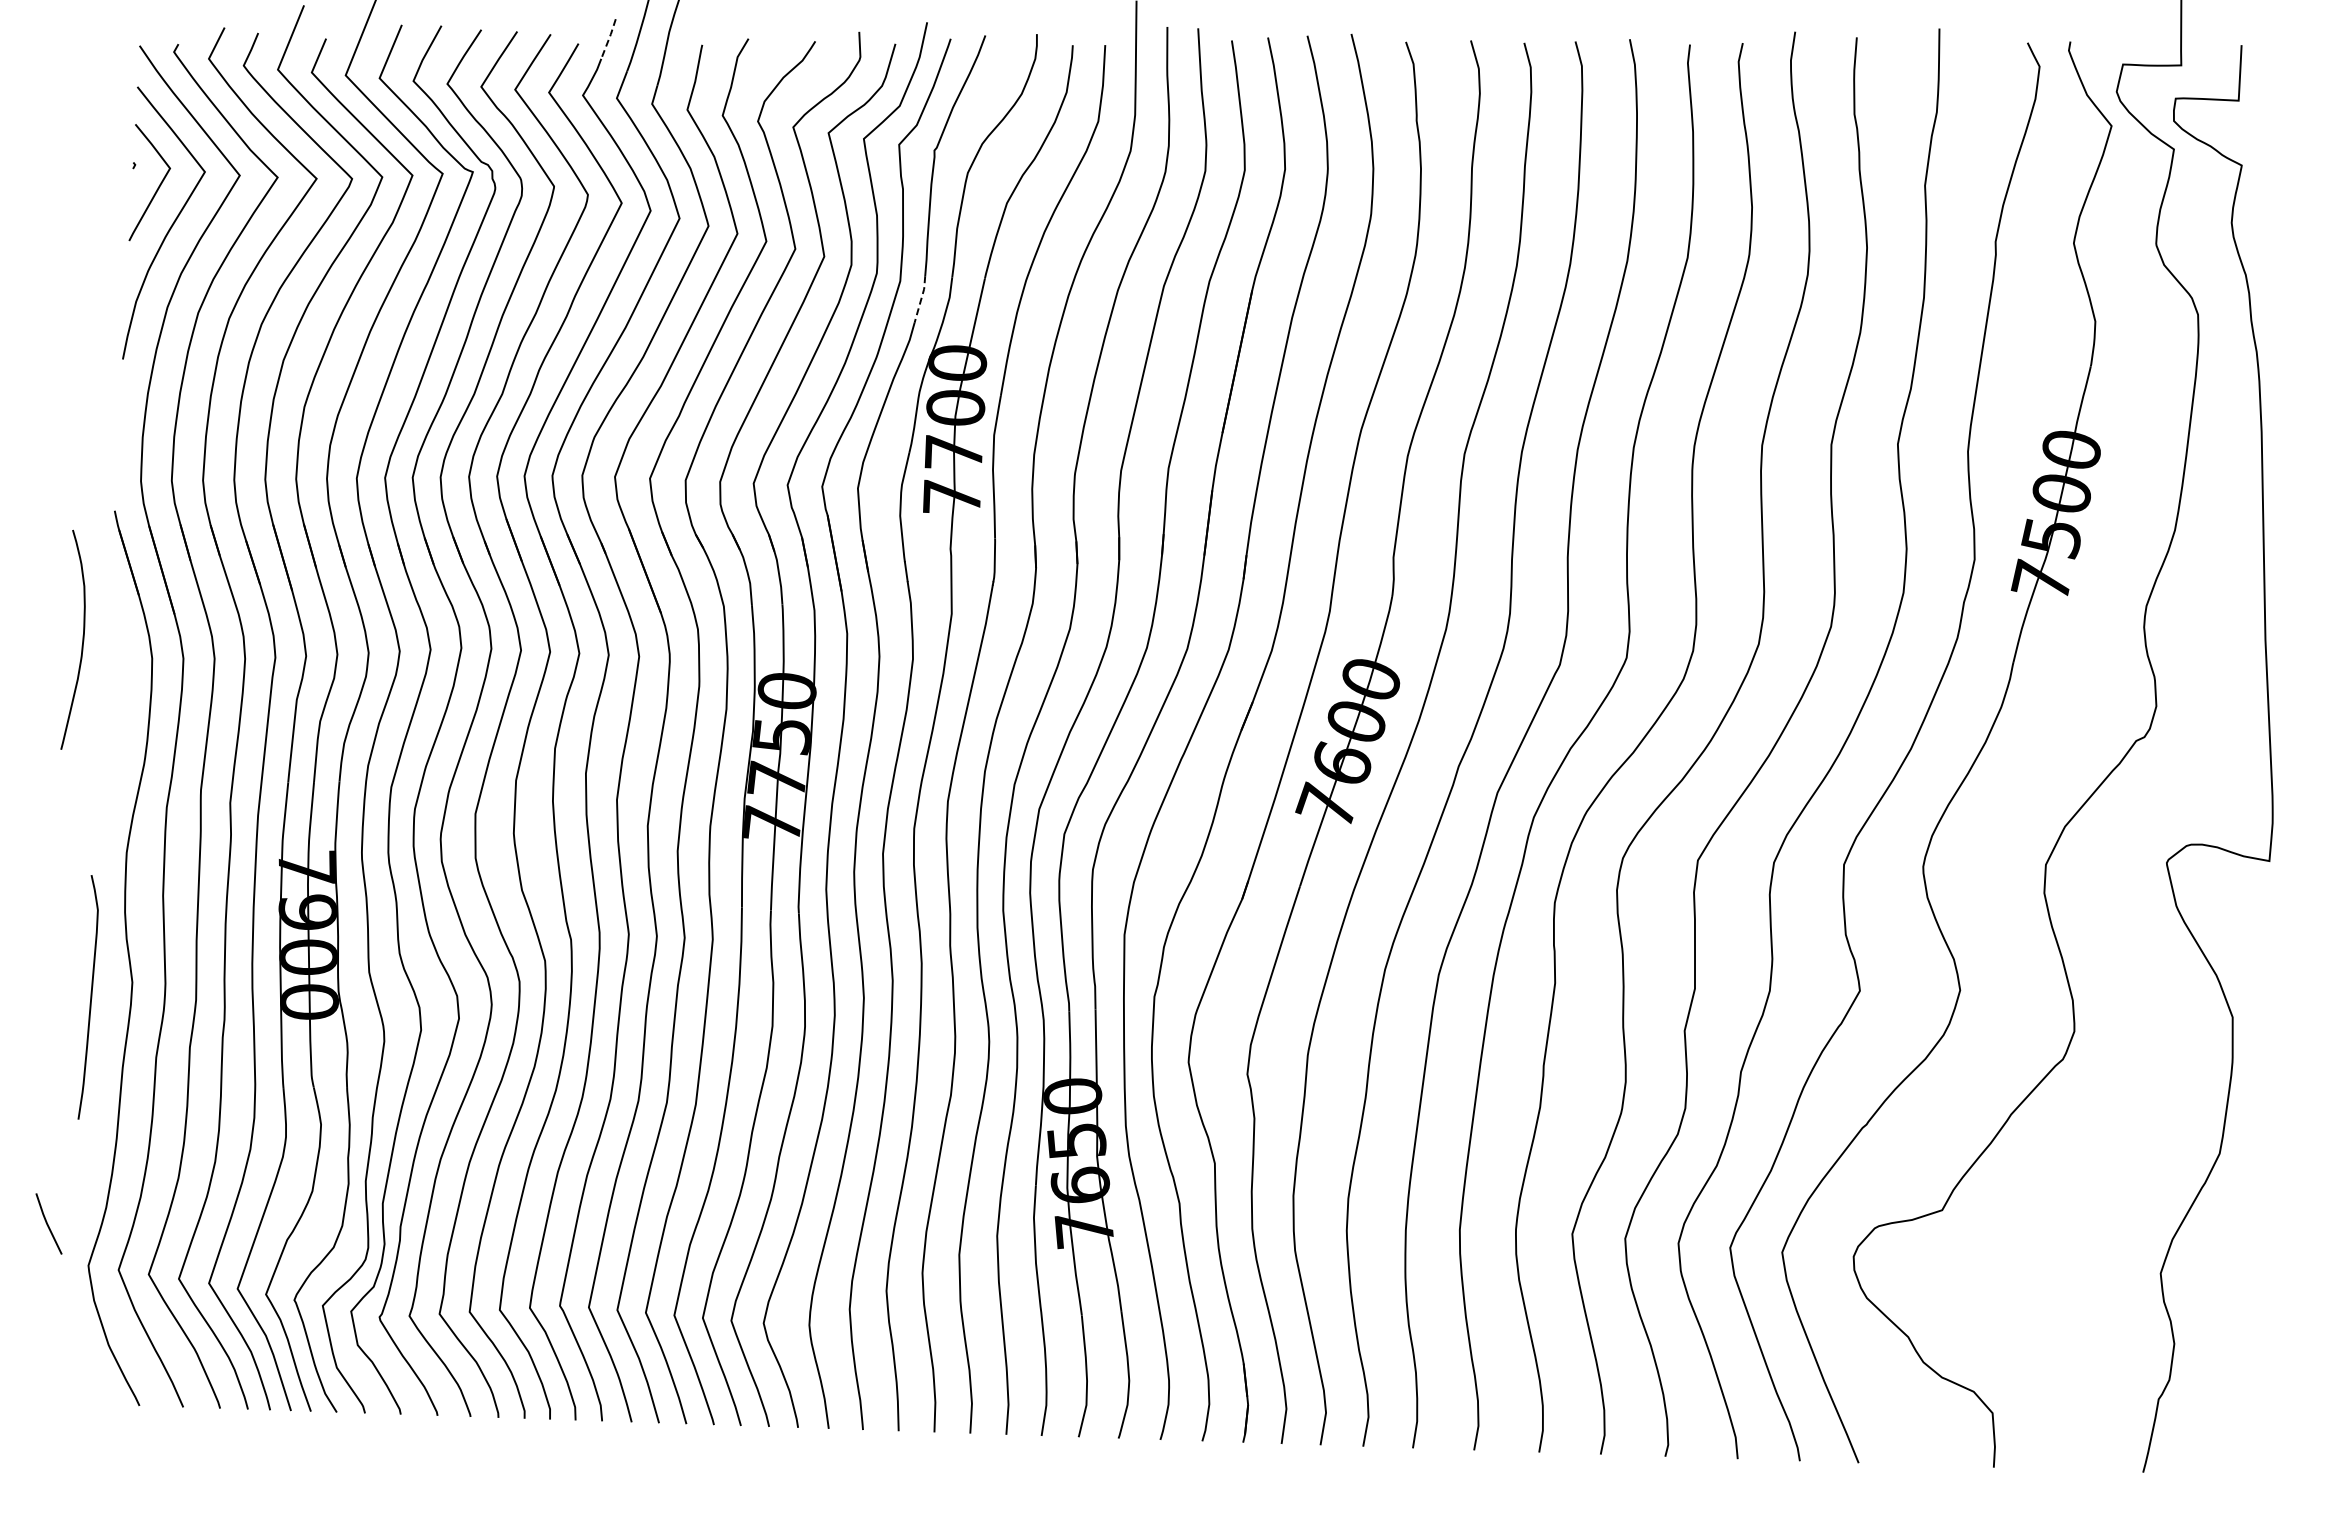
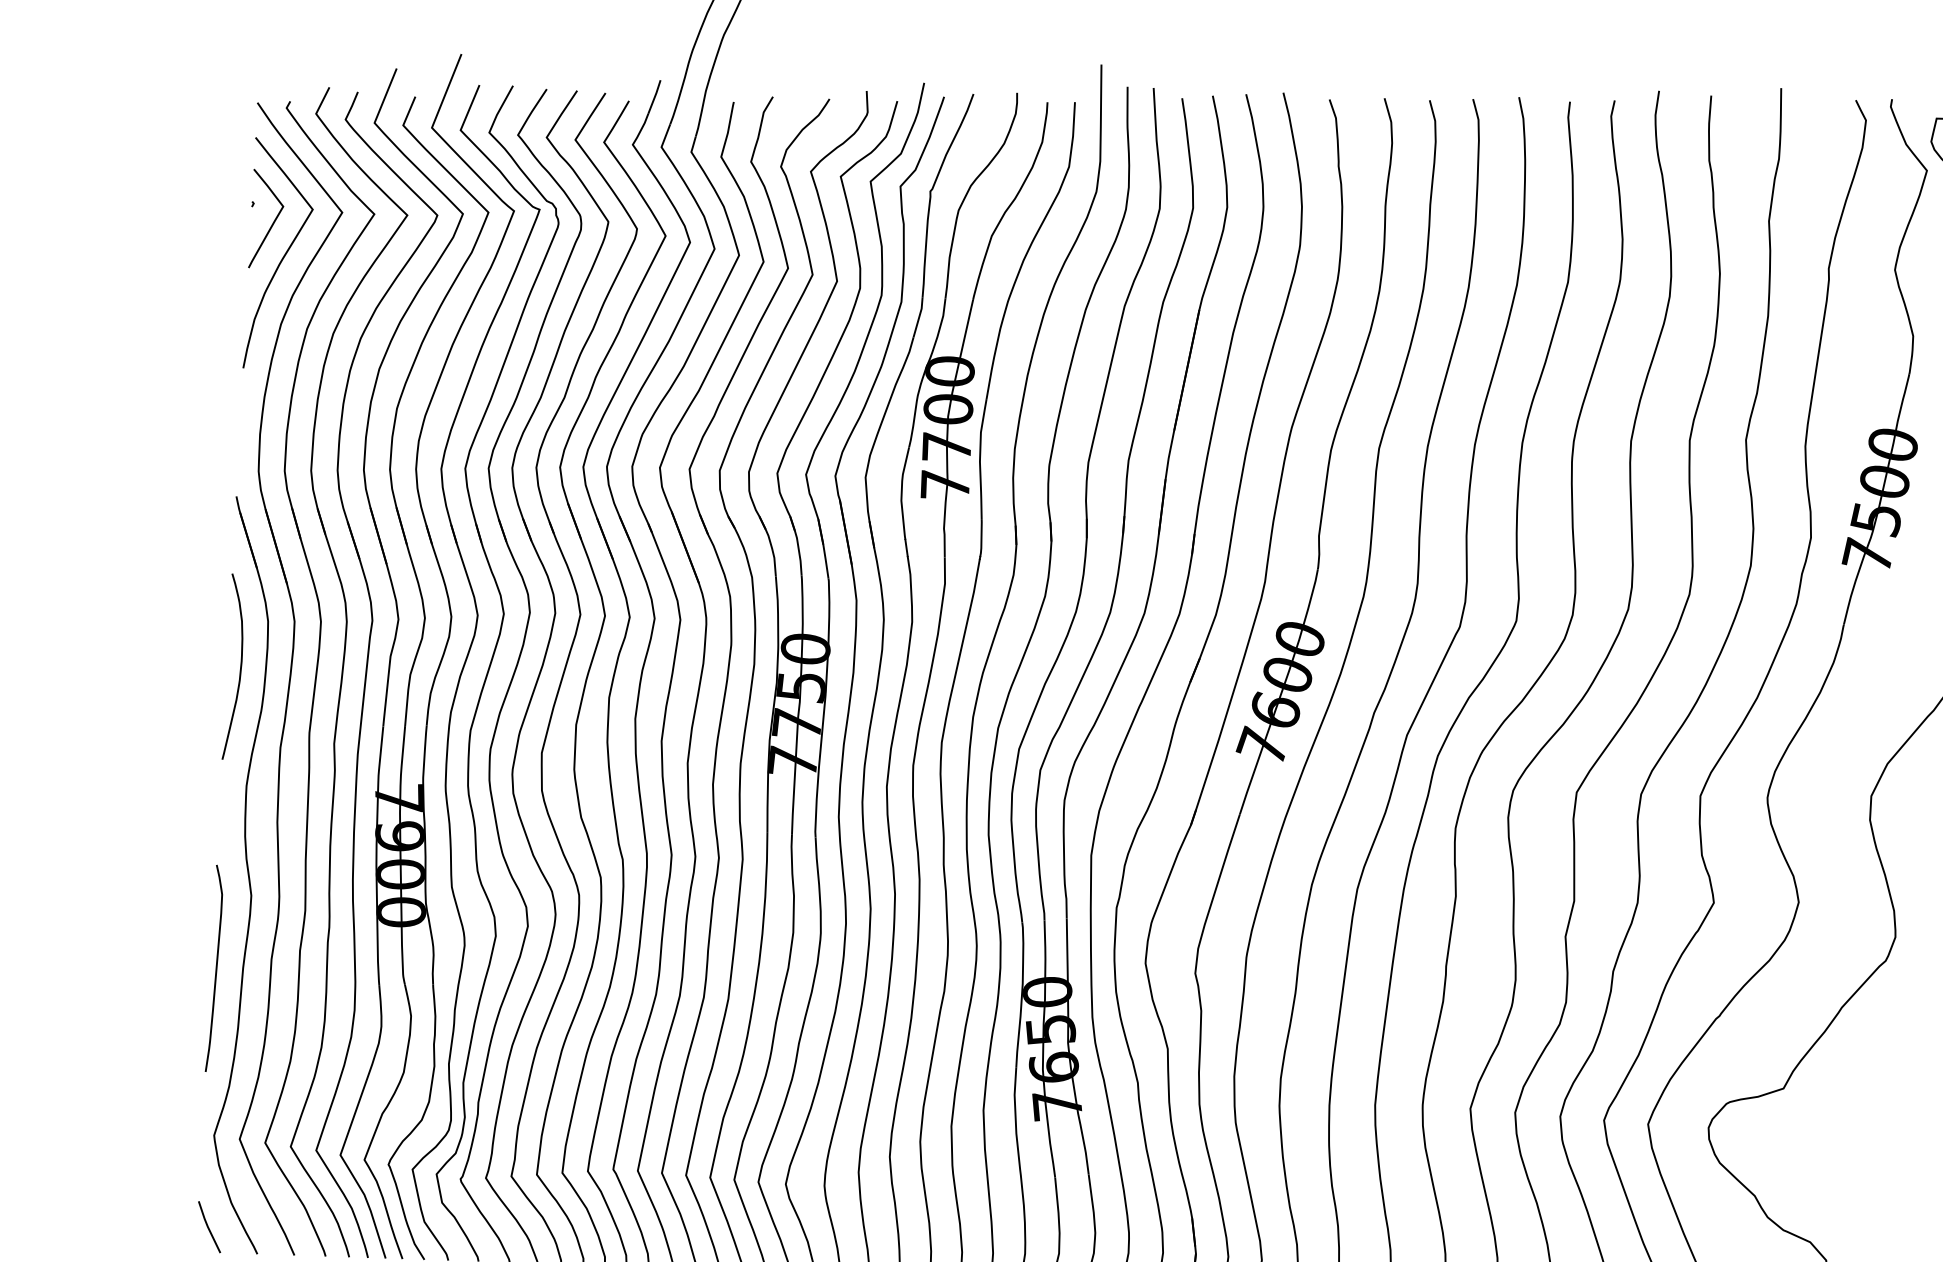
line: (609, 38) -> (655, 96), dashed -> solid
line: (921, 299) -> (919, 317), dashed -> solid
curve: (82, 639) -> (240, 666), moved
curve: (90, 997) -> (215, 968), moved
line: (47, 1223) -> (208, 1226), moved

